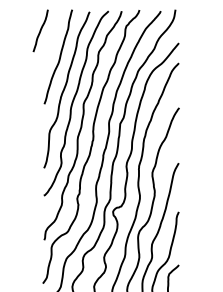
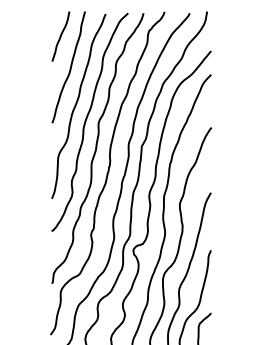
curve: (40, 30) -> (60, 36), moved

